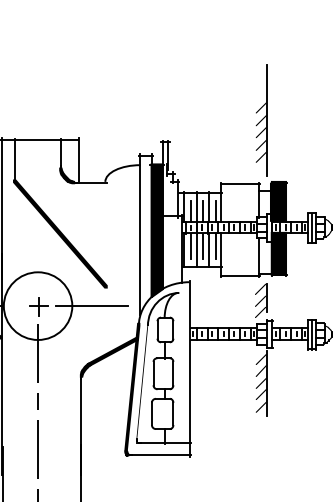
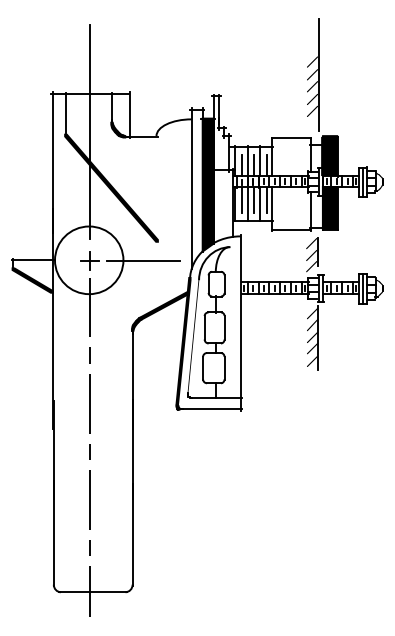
line: (39, 177) -> (90, 131), added

